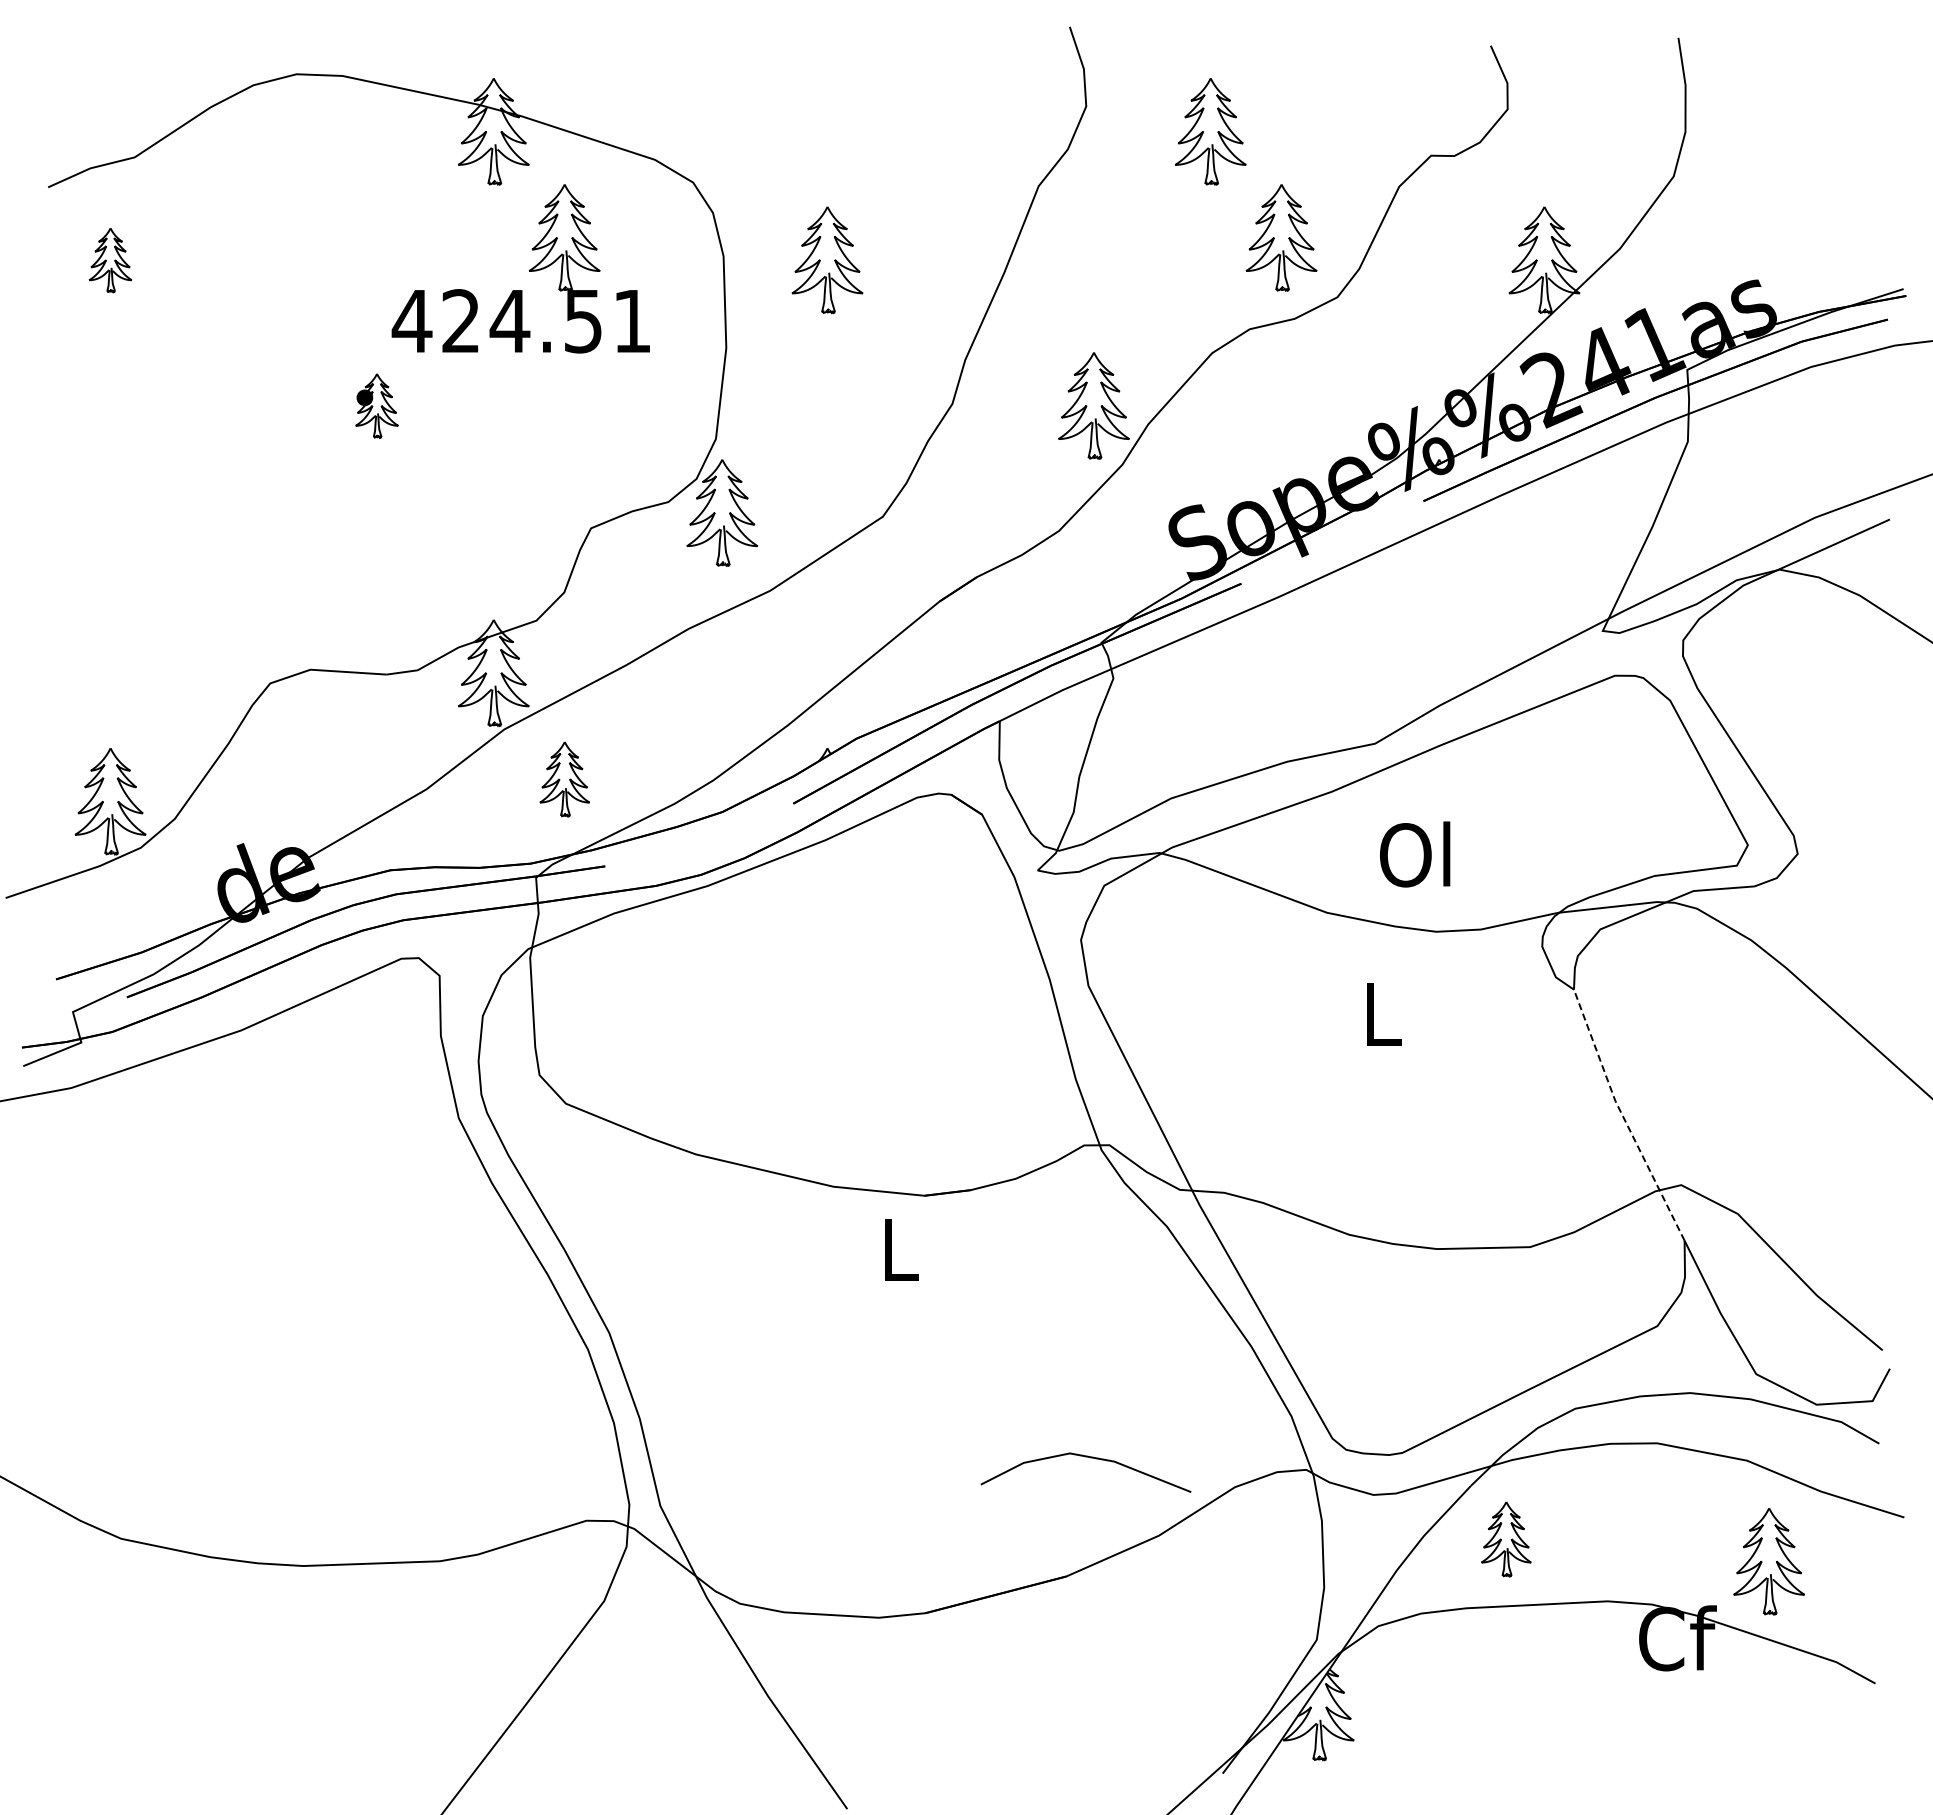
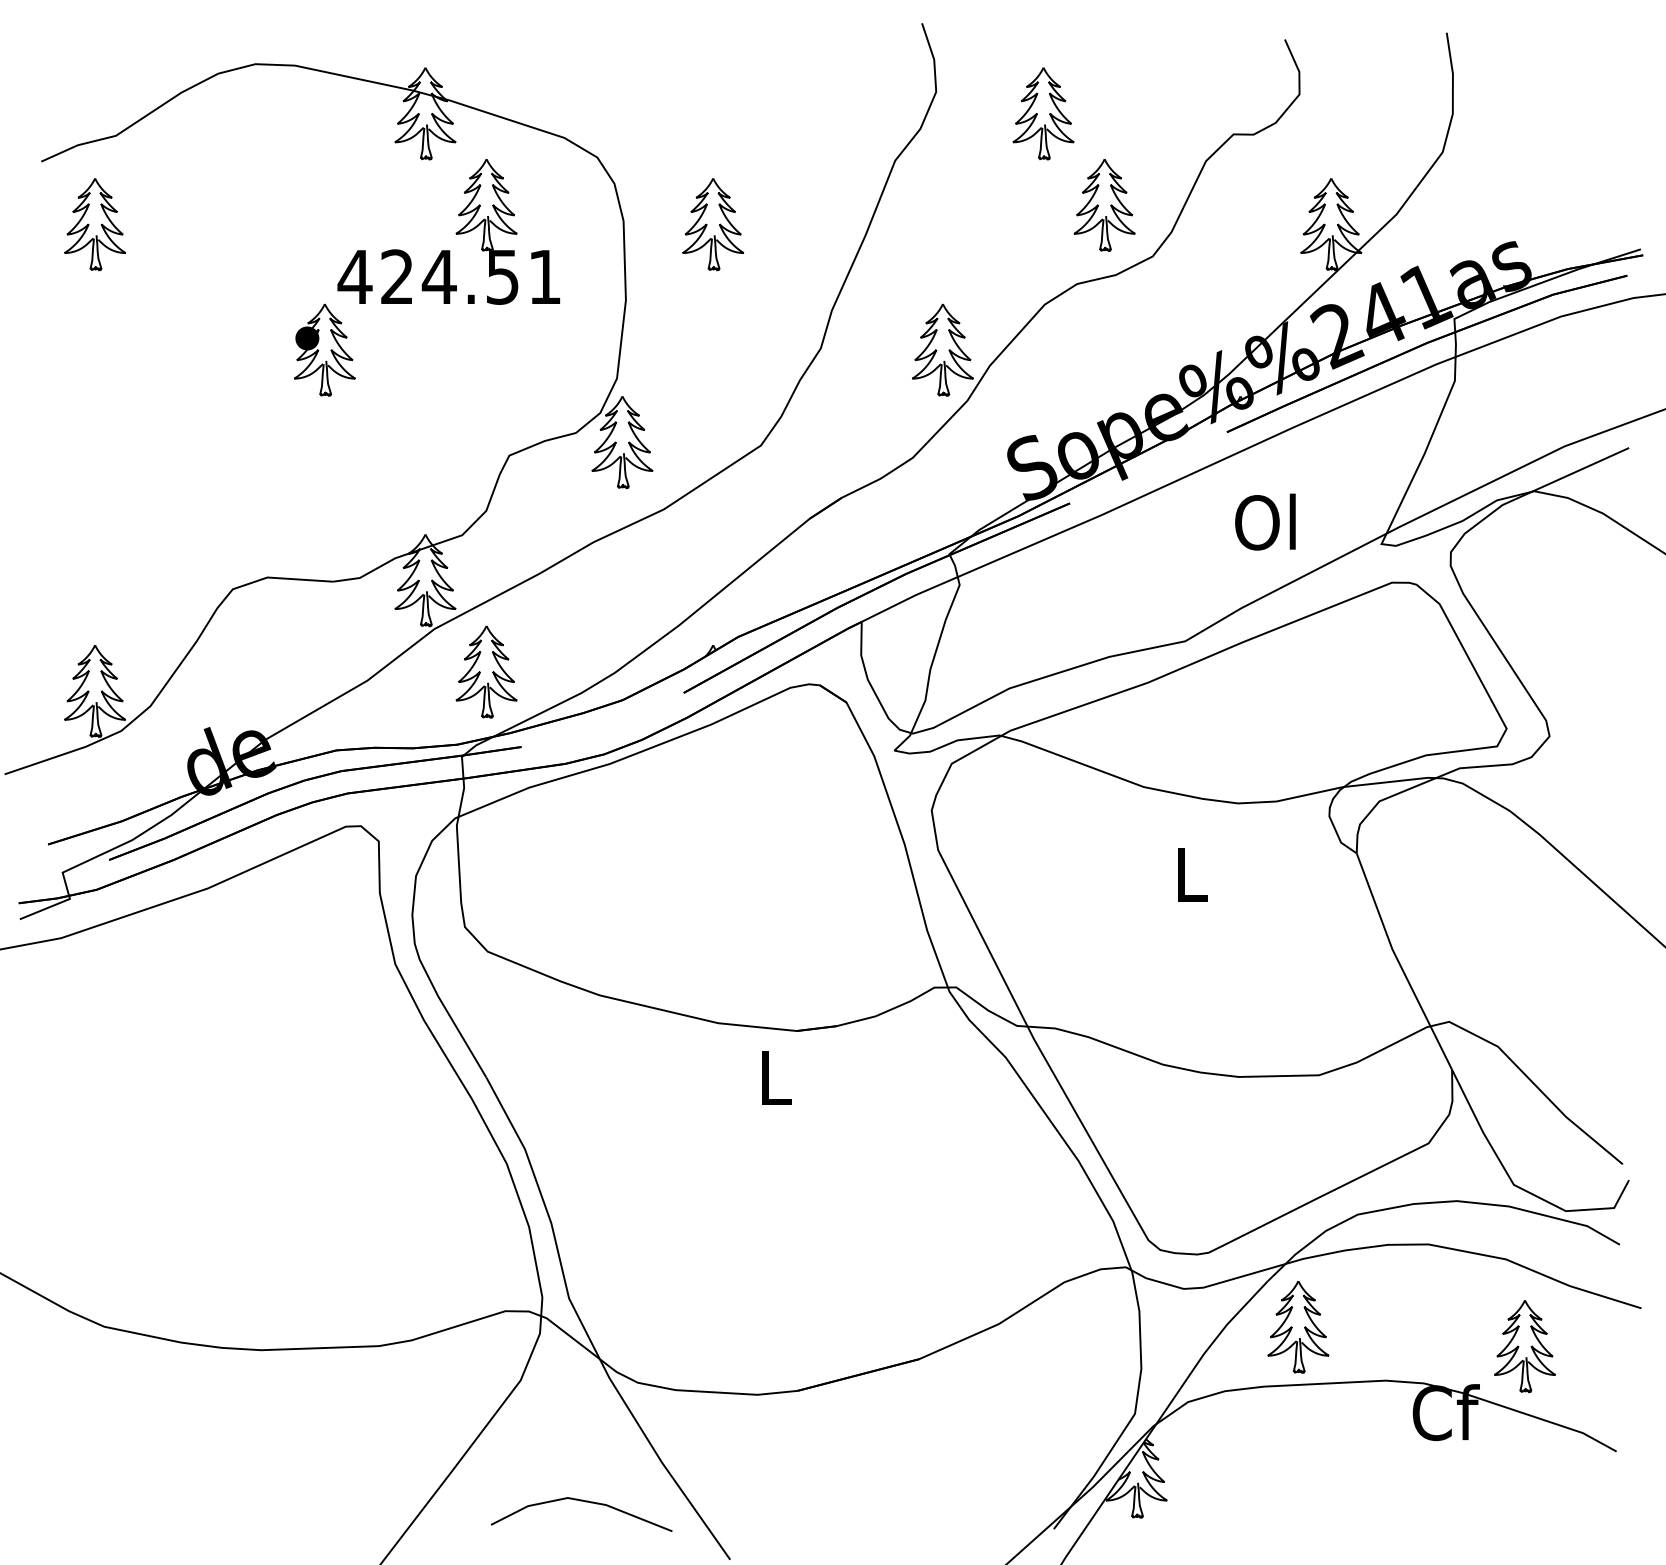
part: (110, 260) -> (95, 224), size x1.67
part: (376, 405) -> (324, 349), size x1.67
part: (564, 779) -> (486, 672), size x1.43
text: (1415, 854) -> (1265, 522), moved
line: (1623, 1117) -> (1399, 963), dashed -> solid
line: (1090, 1458) -> (585, 1502), moved
part: (1506, 1539) -> (1298, 1327), size x1.43

